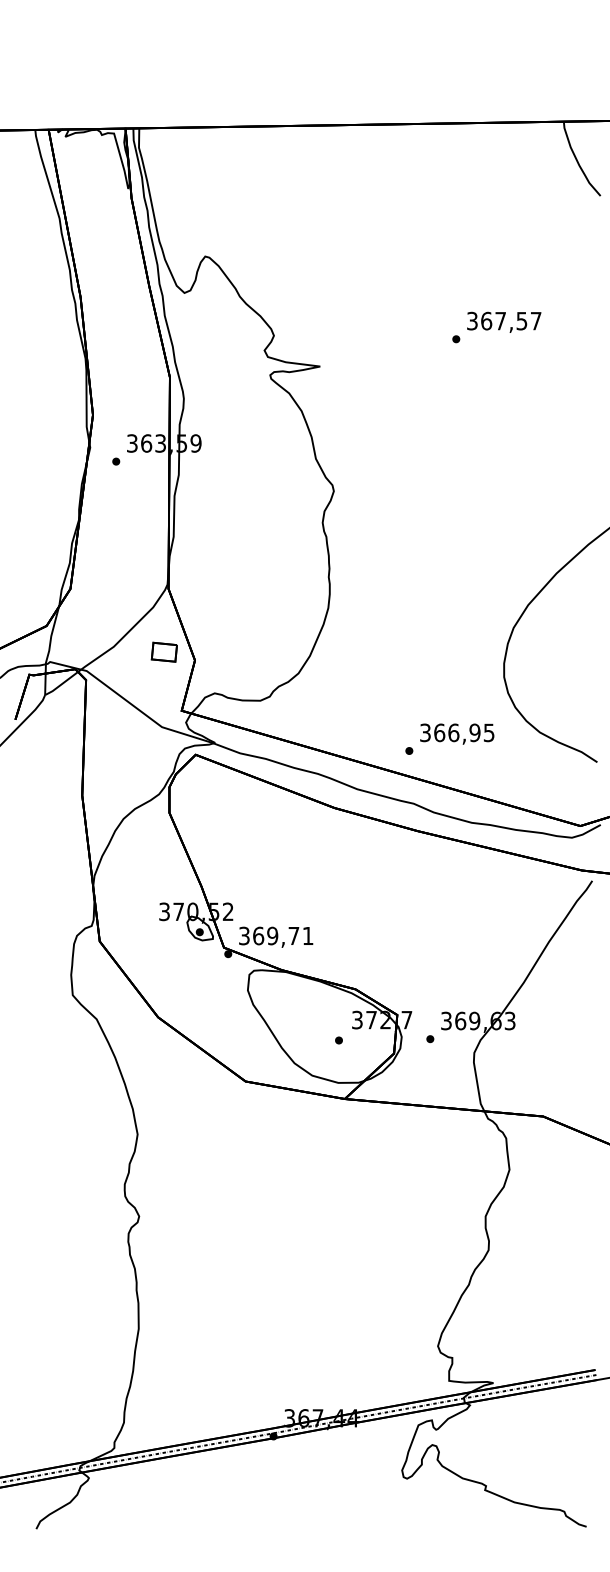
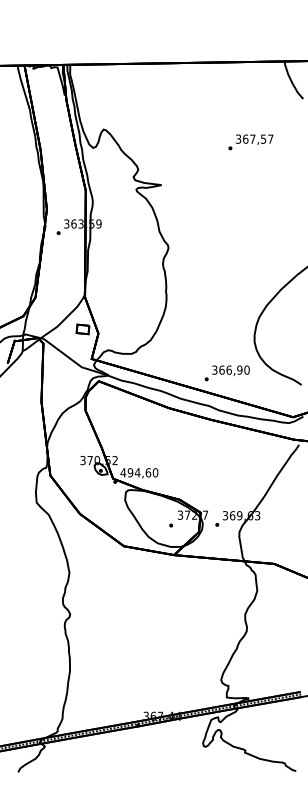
text: (496, 327) -> (250, 142), moved
text: (488, 731) -> (246, 369), 366,95 -> 366,90
text: (276, 935) -> (139, 472), 369,71 -> 494,60

